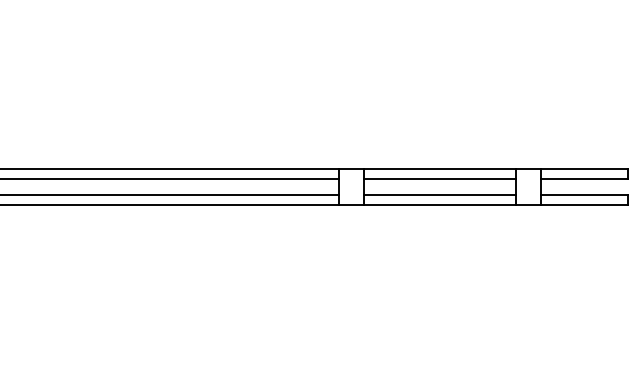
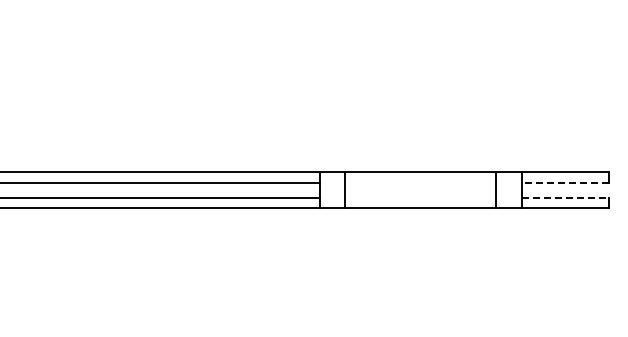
line: (439, 179) -> (420, 182), removed
line: (584, 179) -> (565, 182), solid -> dashed
line: (439, 194) -> (420, 197), removed
line: (584, 194) -> (565, 197), solid -> dashed

